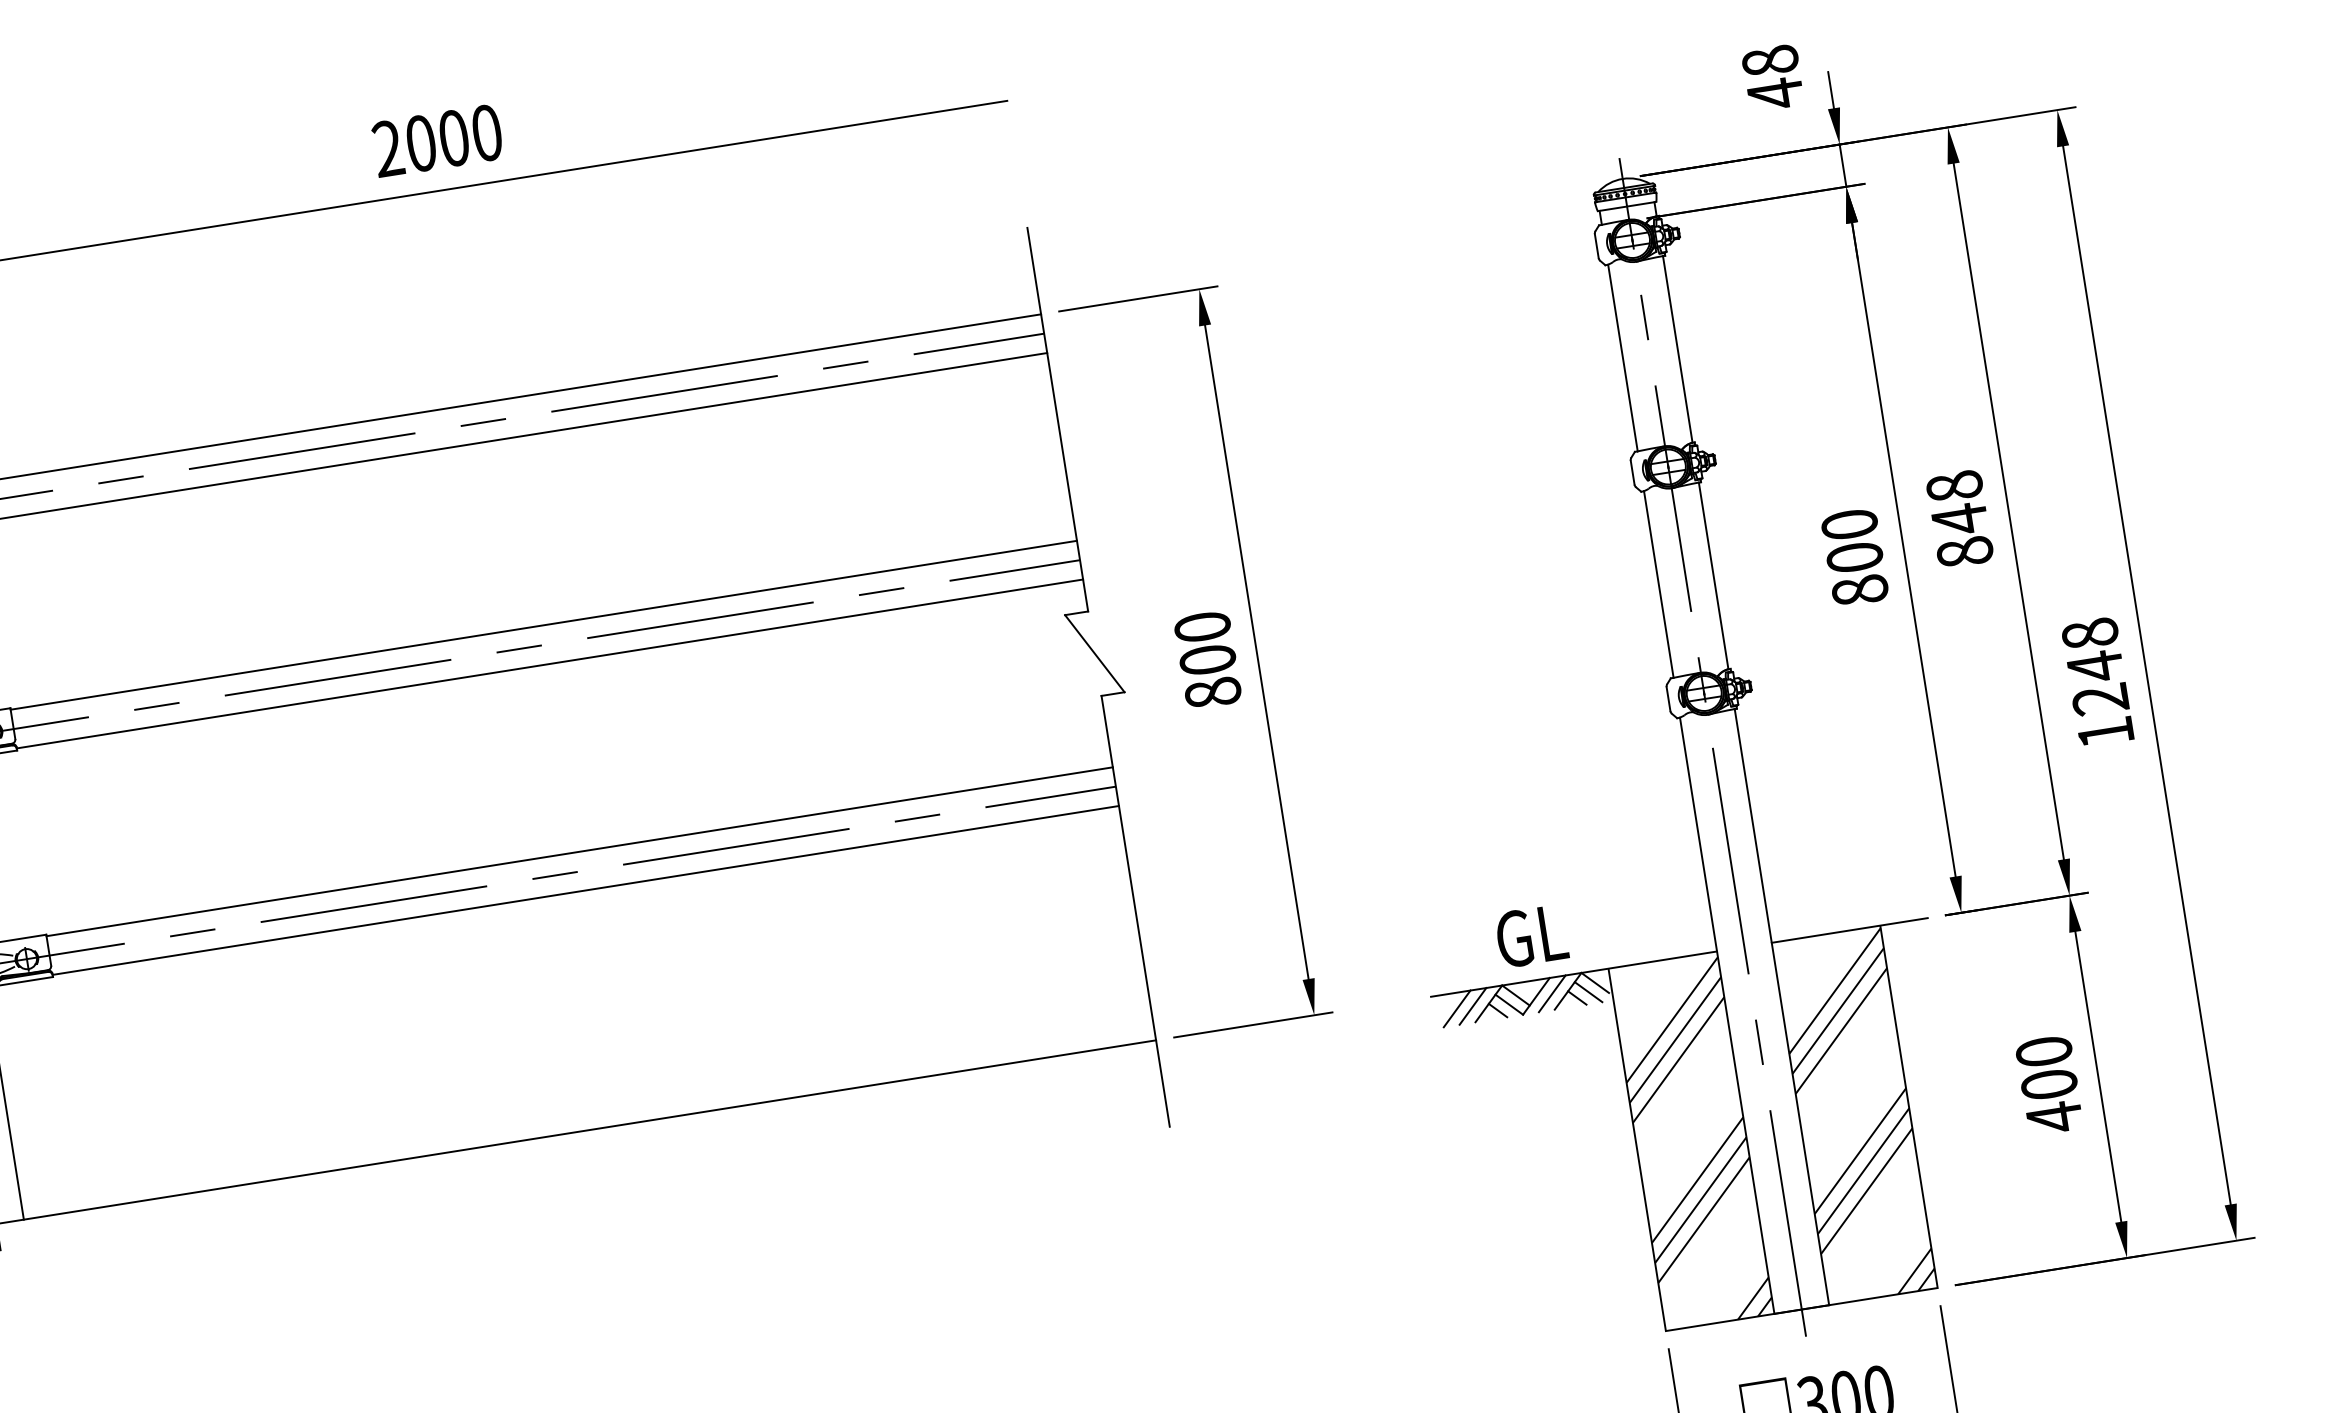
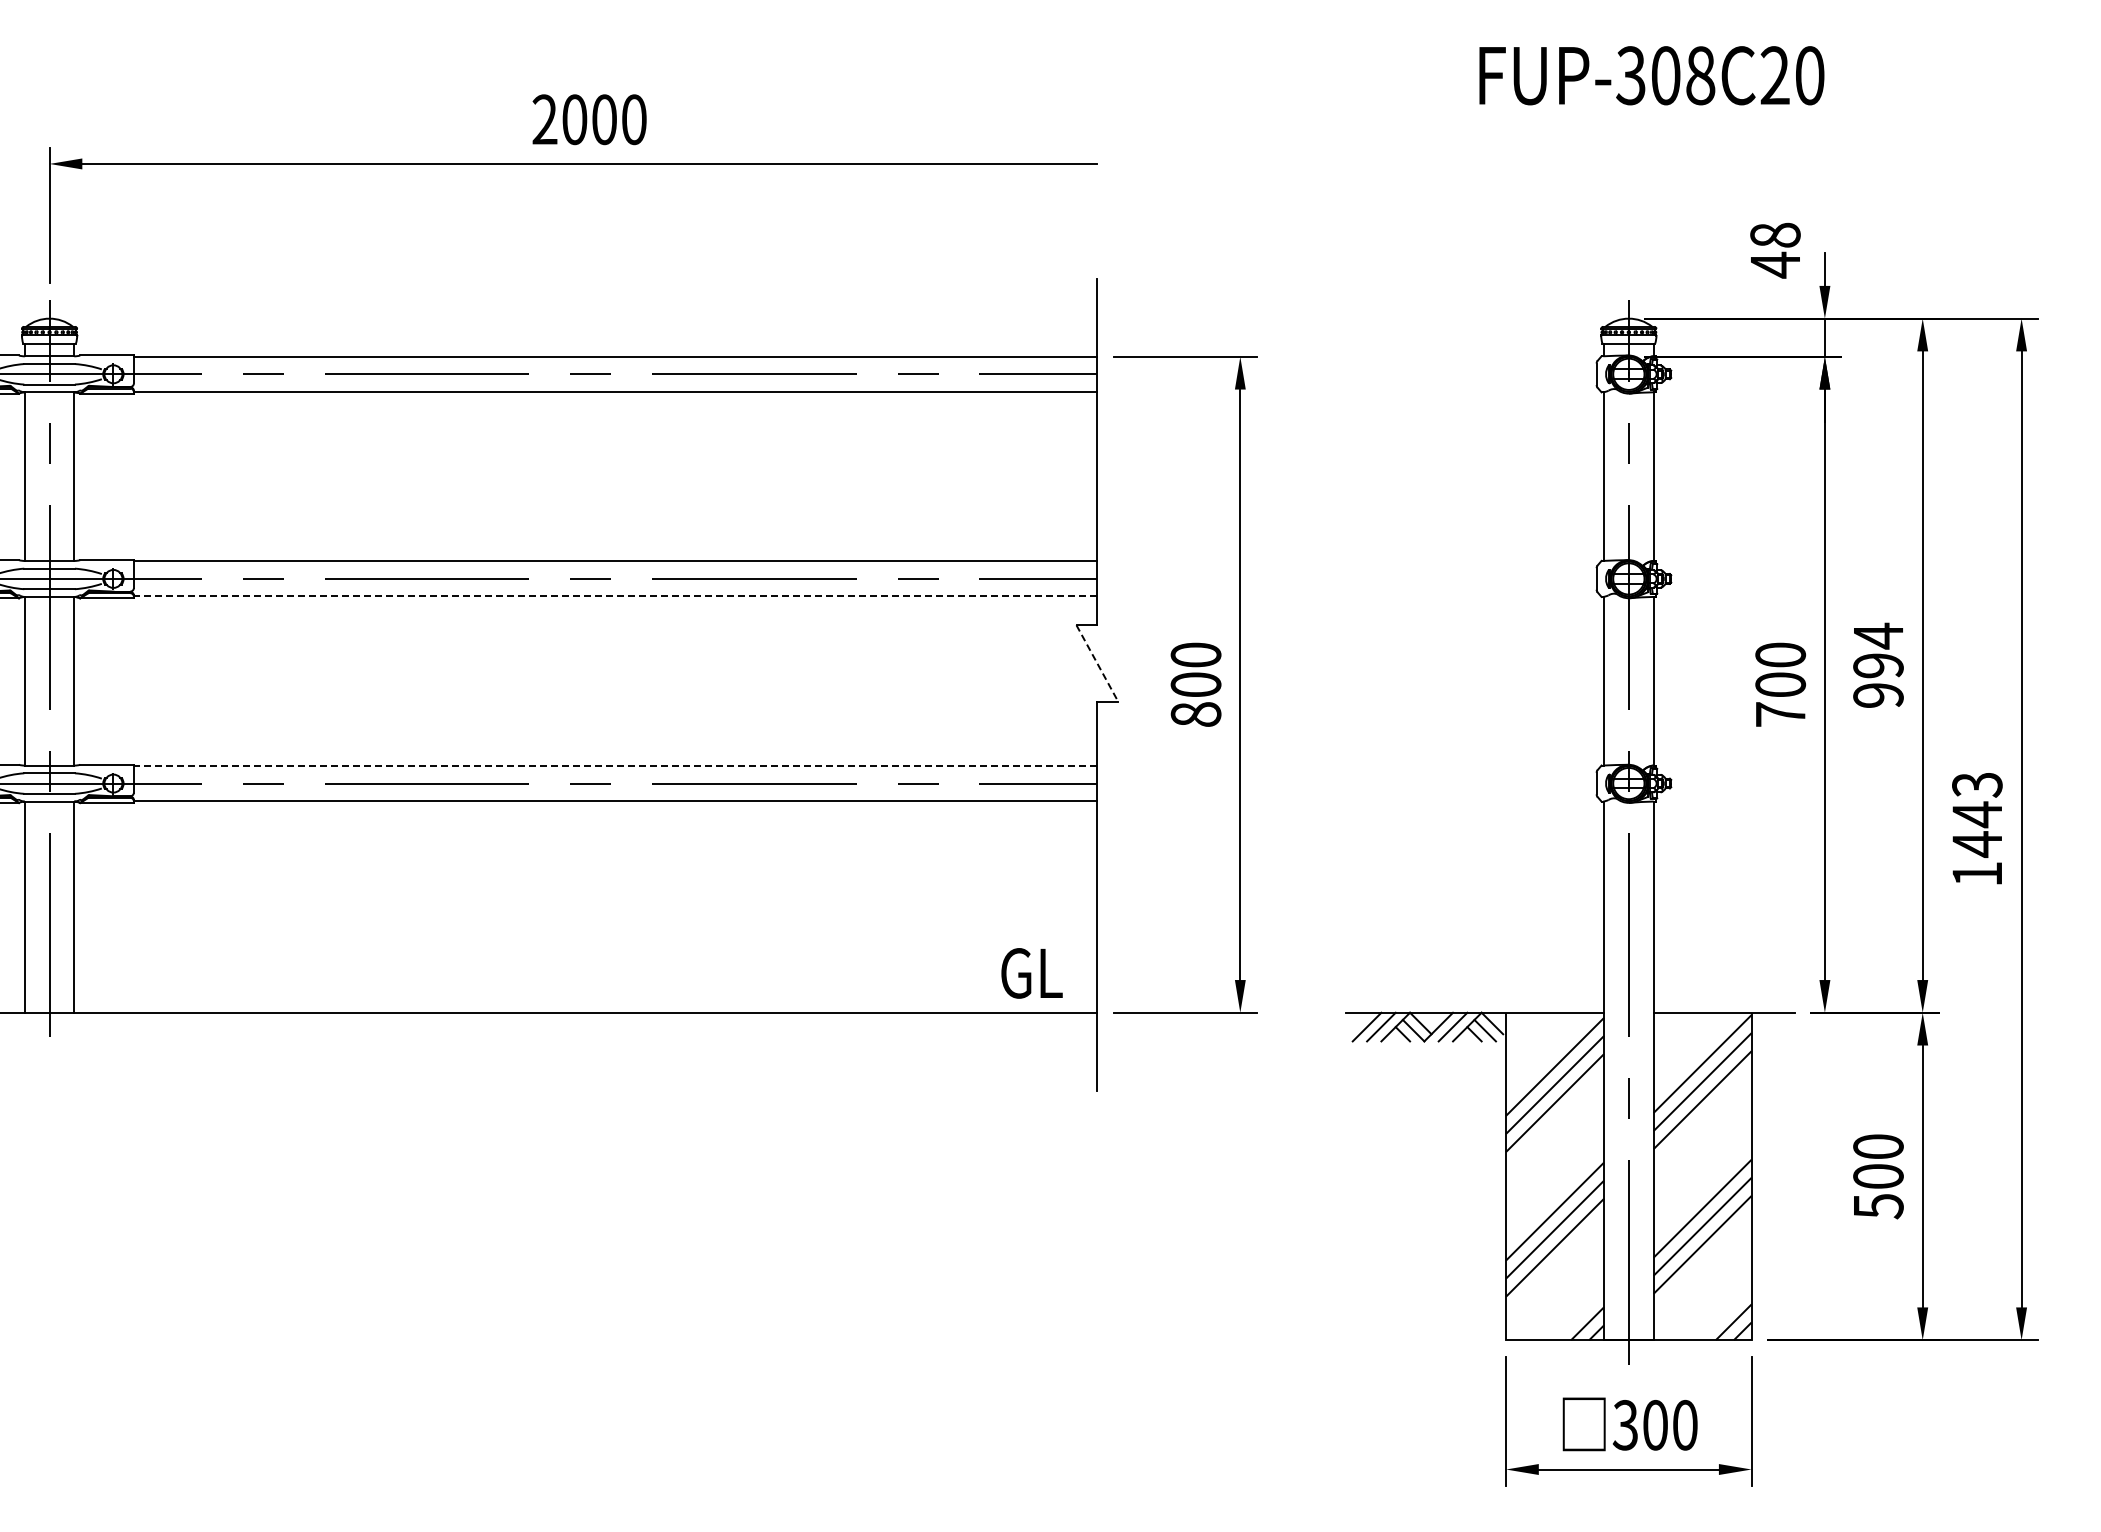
text: (1959, 517) -> (1878, 664), 848 -> 994
text: (1859, 590) -> (1780, 714), 800 -> 700
line: (1095, 653) -> (1097, 663), solid -> dashed
line: (549, 664) -> (615, 596), solid -> dashed
text: (2095, 667) -> (1977, 815), 1248 -> 1443
line: (579, 852) -> (615, 766), solid -> dashed
text: (1531, 936) -> (1031, 973), moved
text: (2054, 1117) -> (1878, 1206), 400 -> 500

